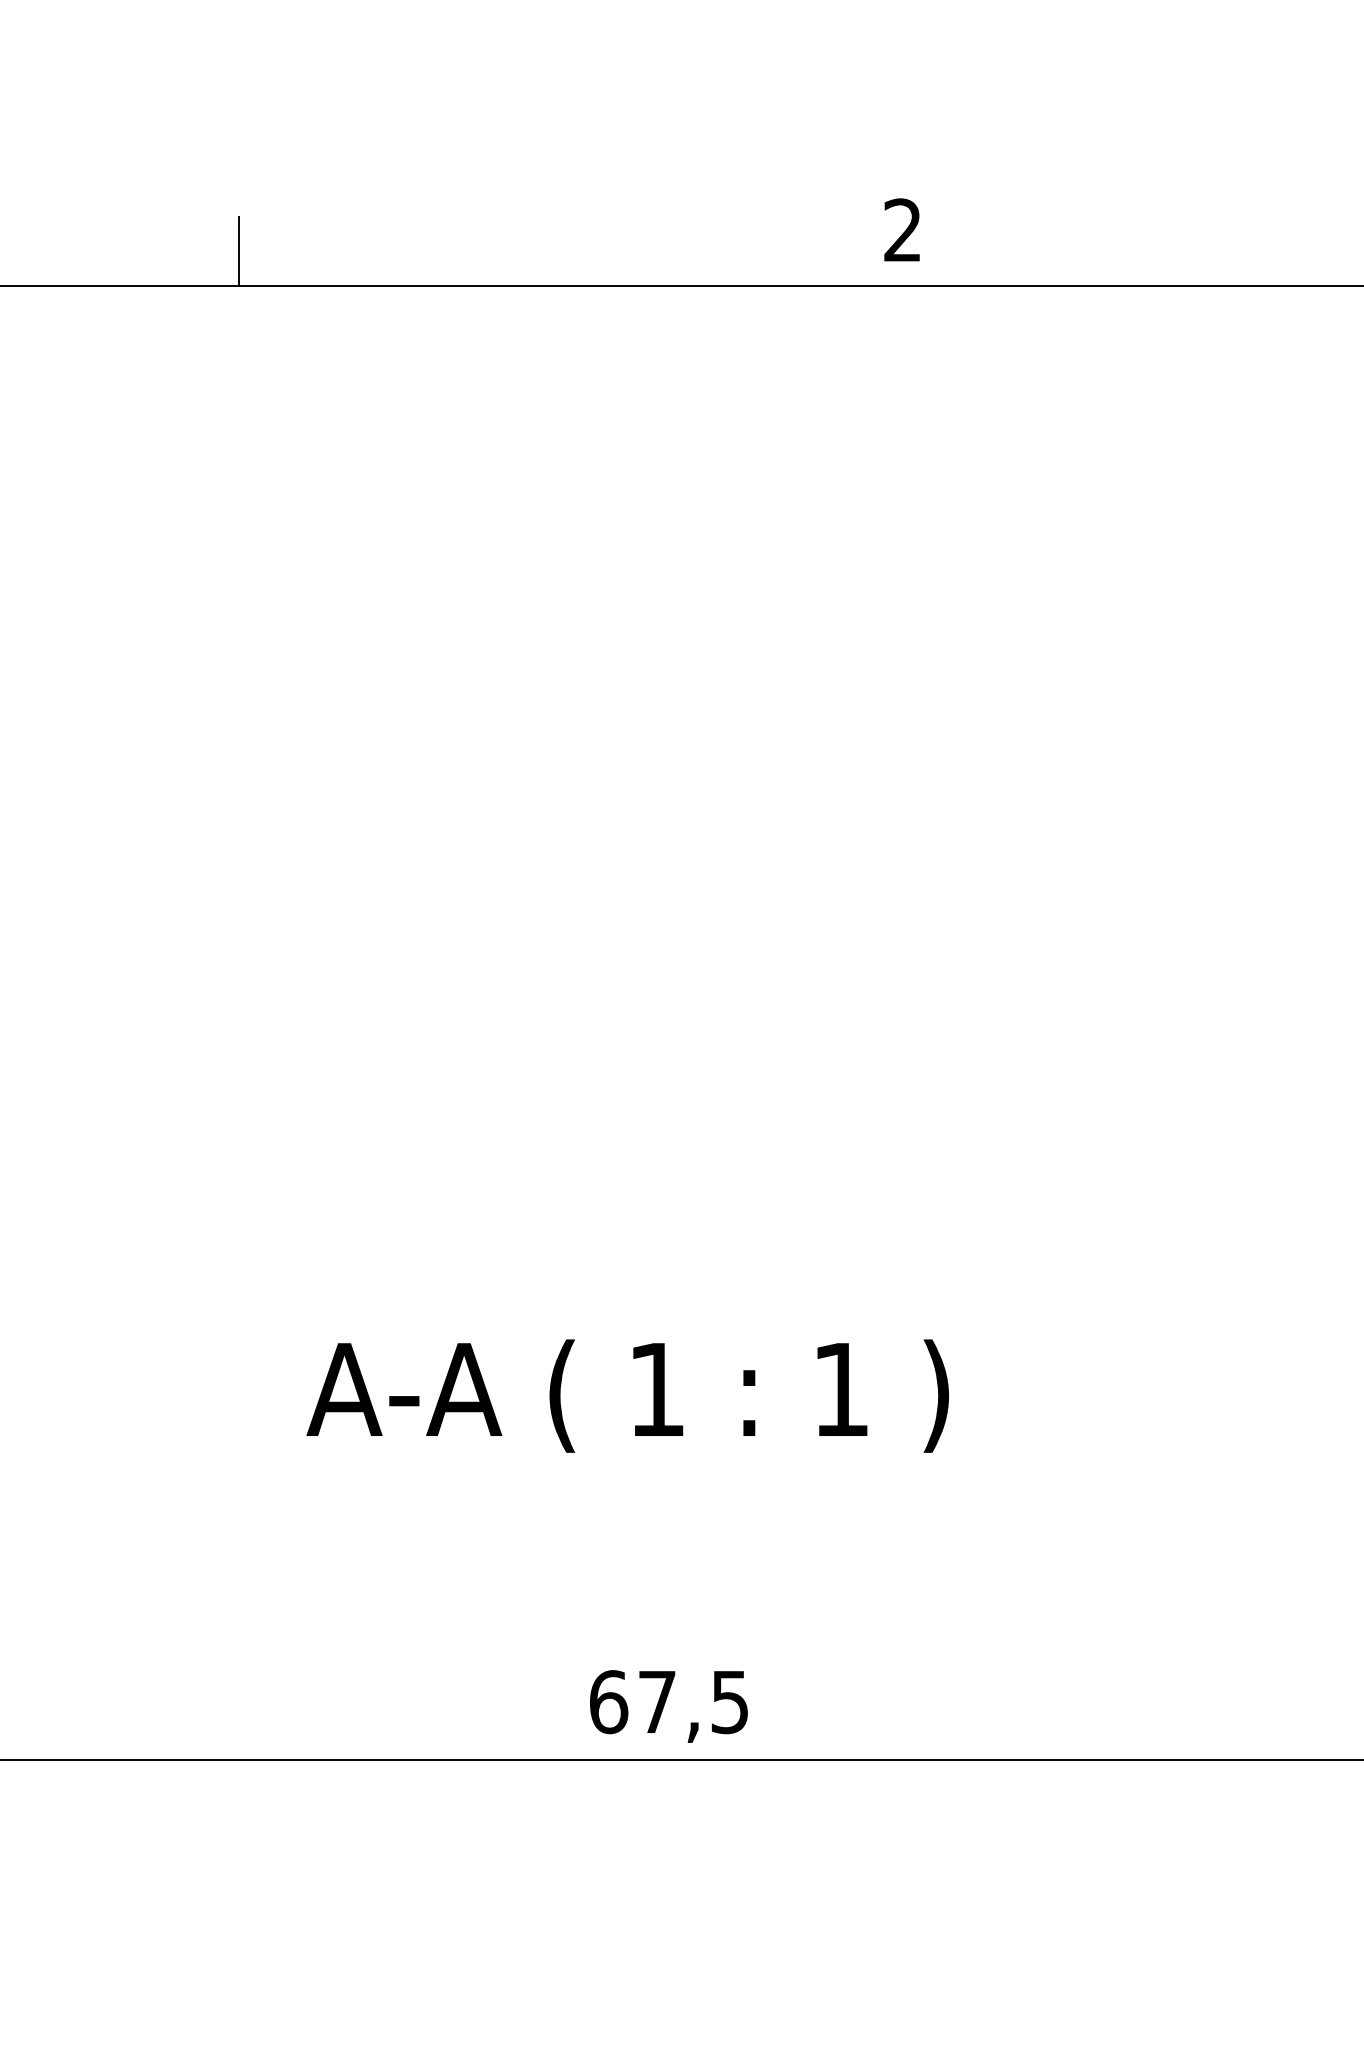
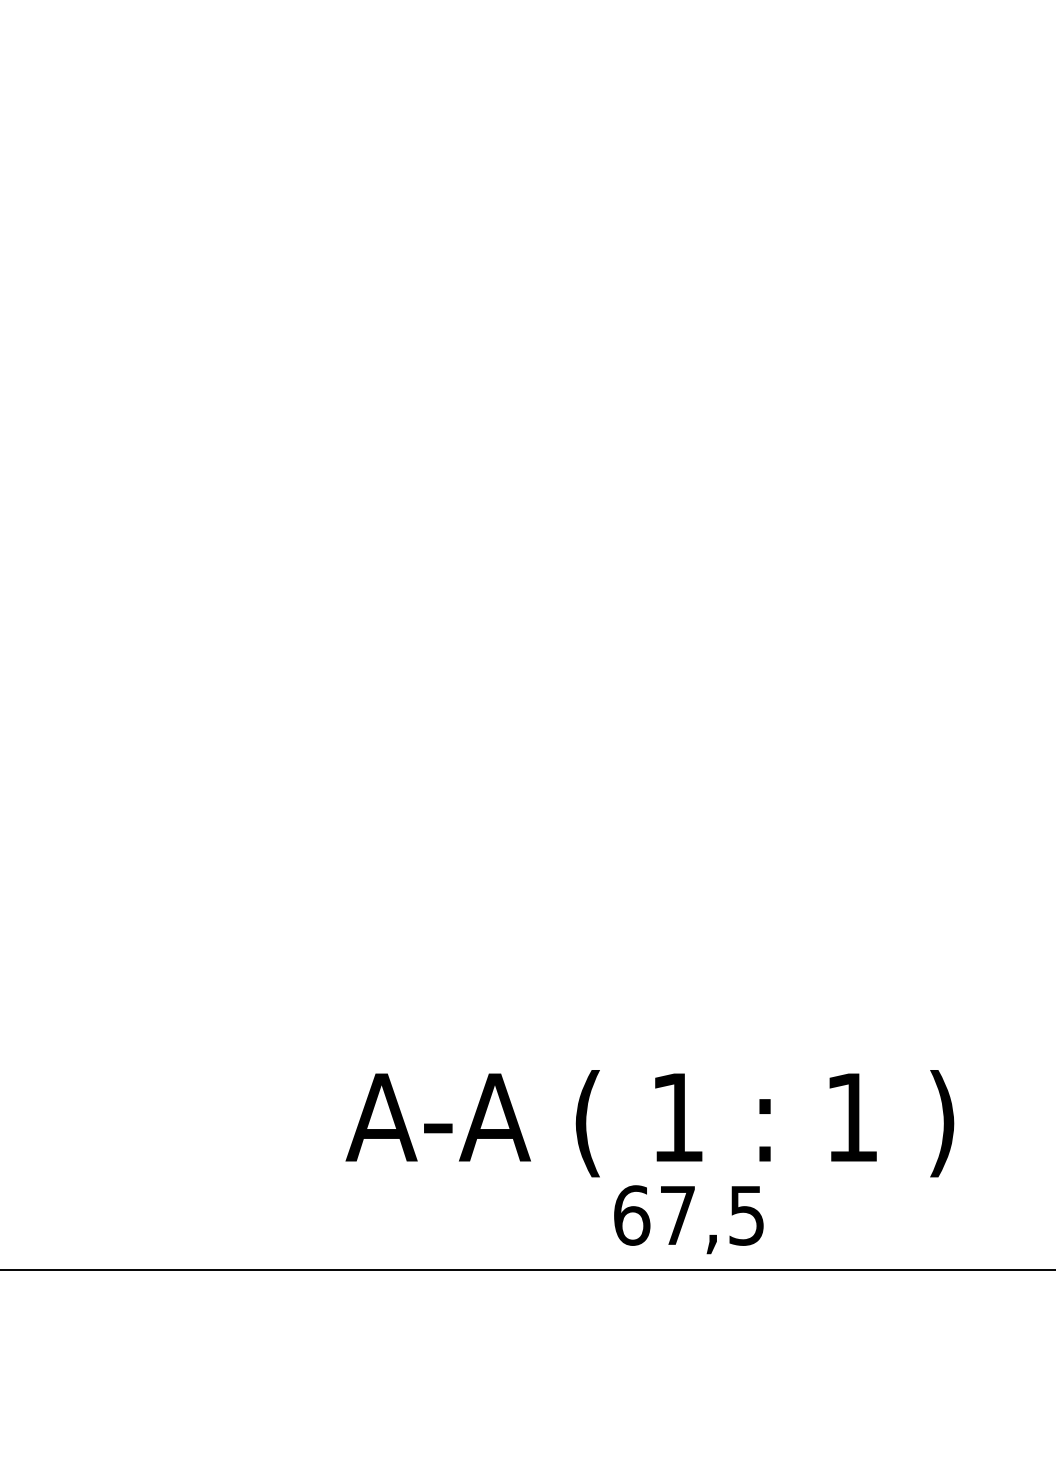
text: (627, 1395) -> (649, 1123), moved

